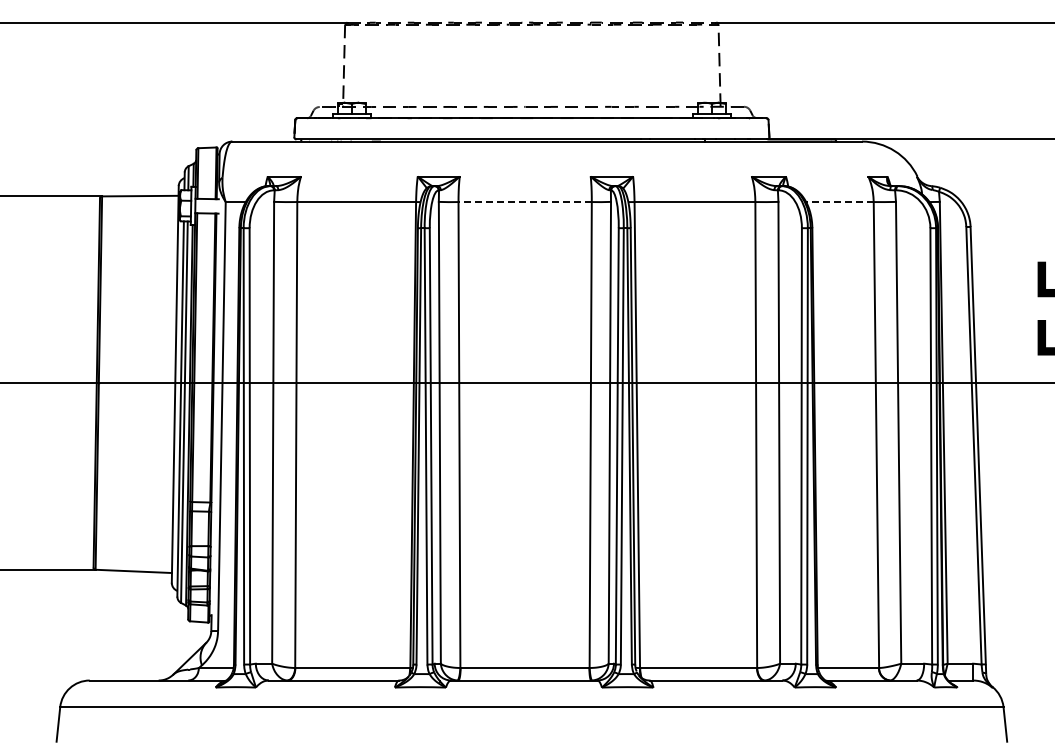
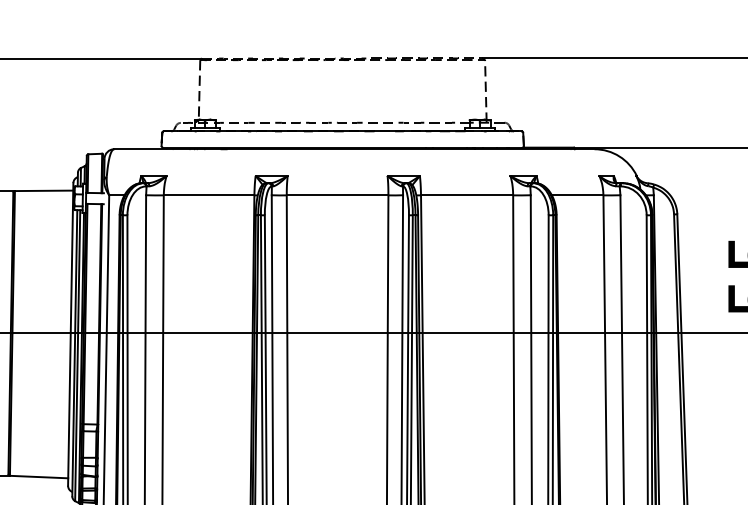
line: (525, 202) -> (337, 195), dashed -> solid
line: (840, 202) -> (578, 195), dashed -> solid

